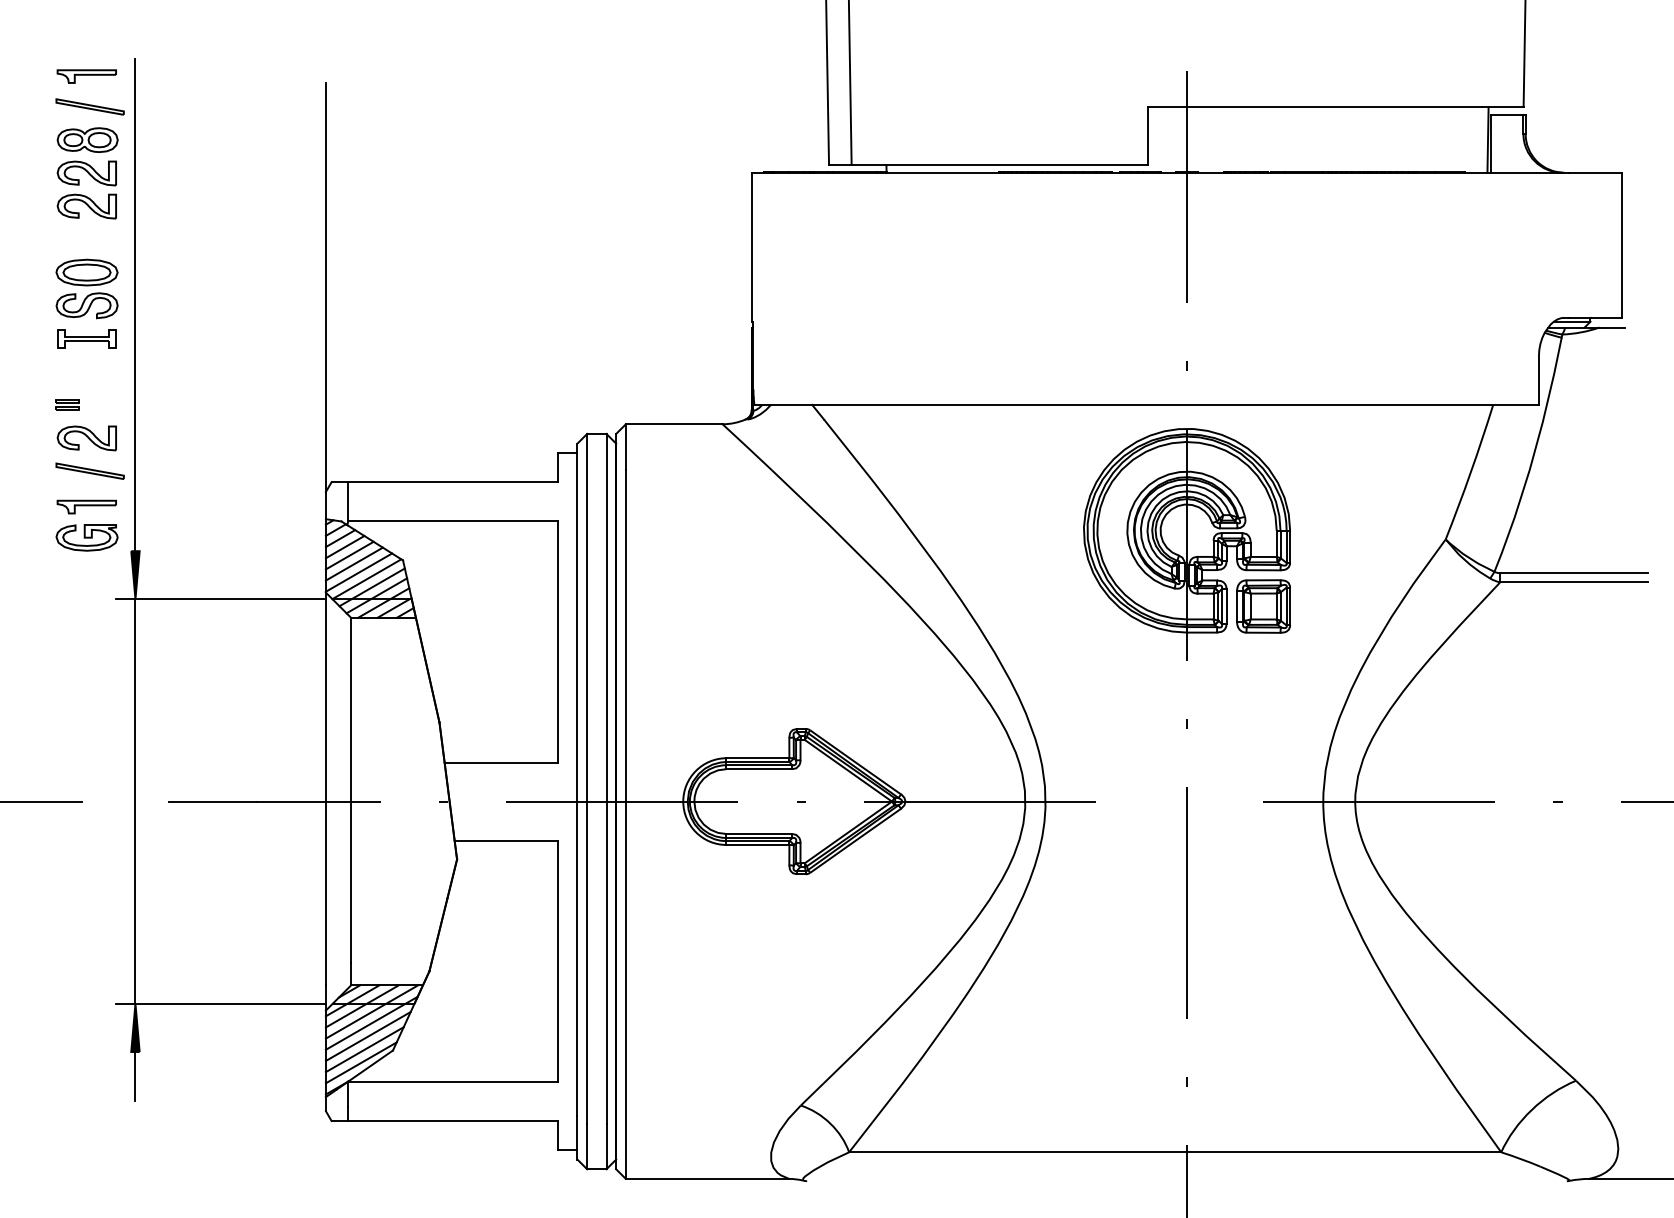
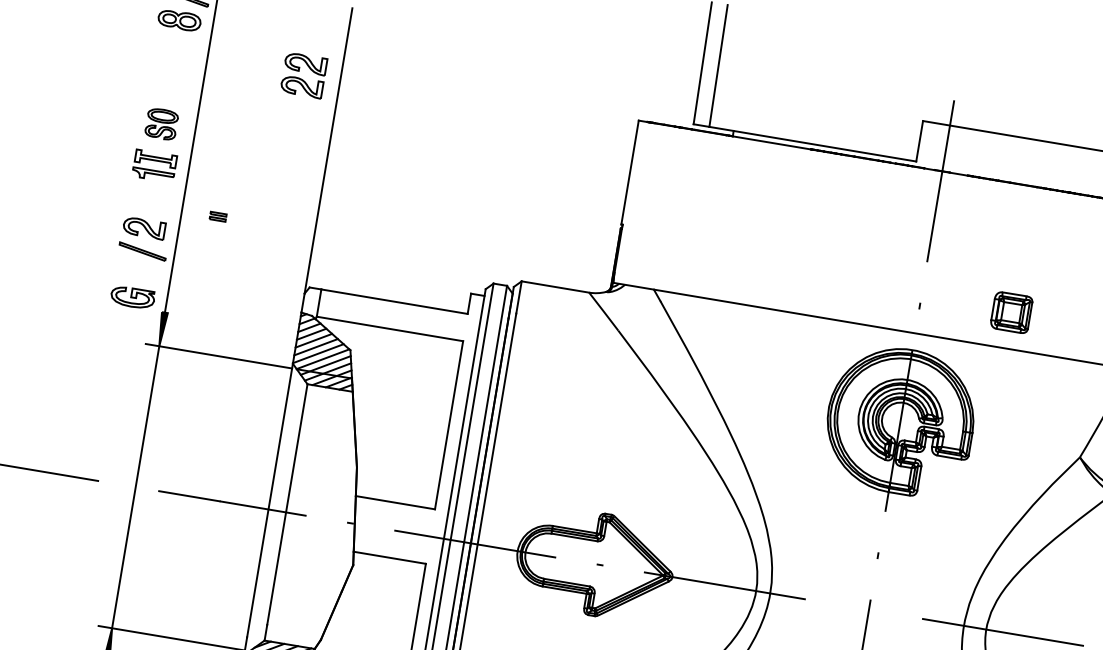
part: (85, 195) -> (302, 79), moved
part: (86, 288) -> (161, 123), size x0.7
part: (67, 404) -> (218, 216), moved
part: (86, 506) -> (152, 174), moved
part: (1263, 606) -> (1011, 312), moved

